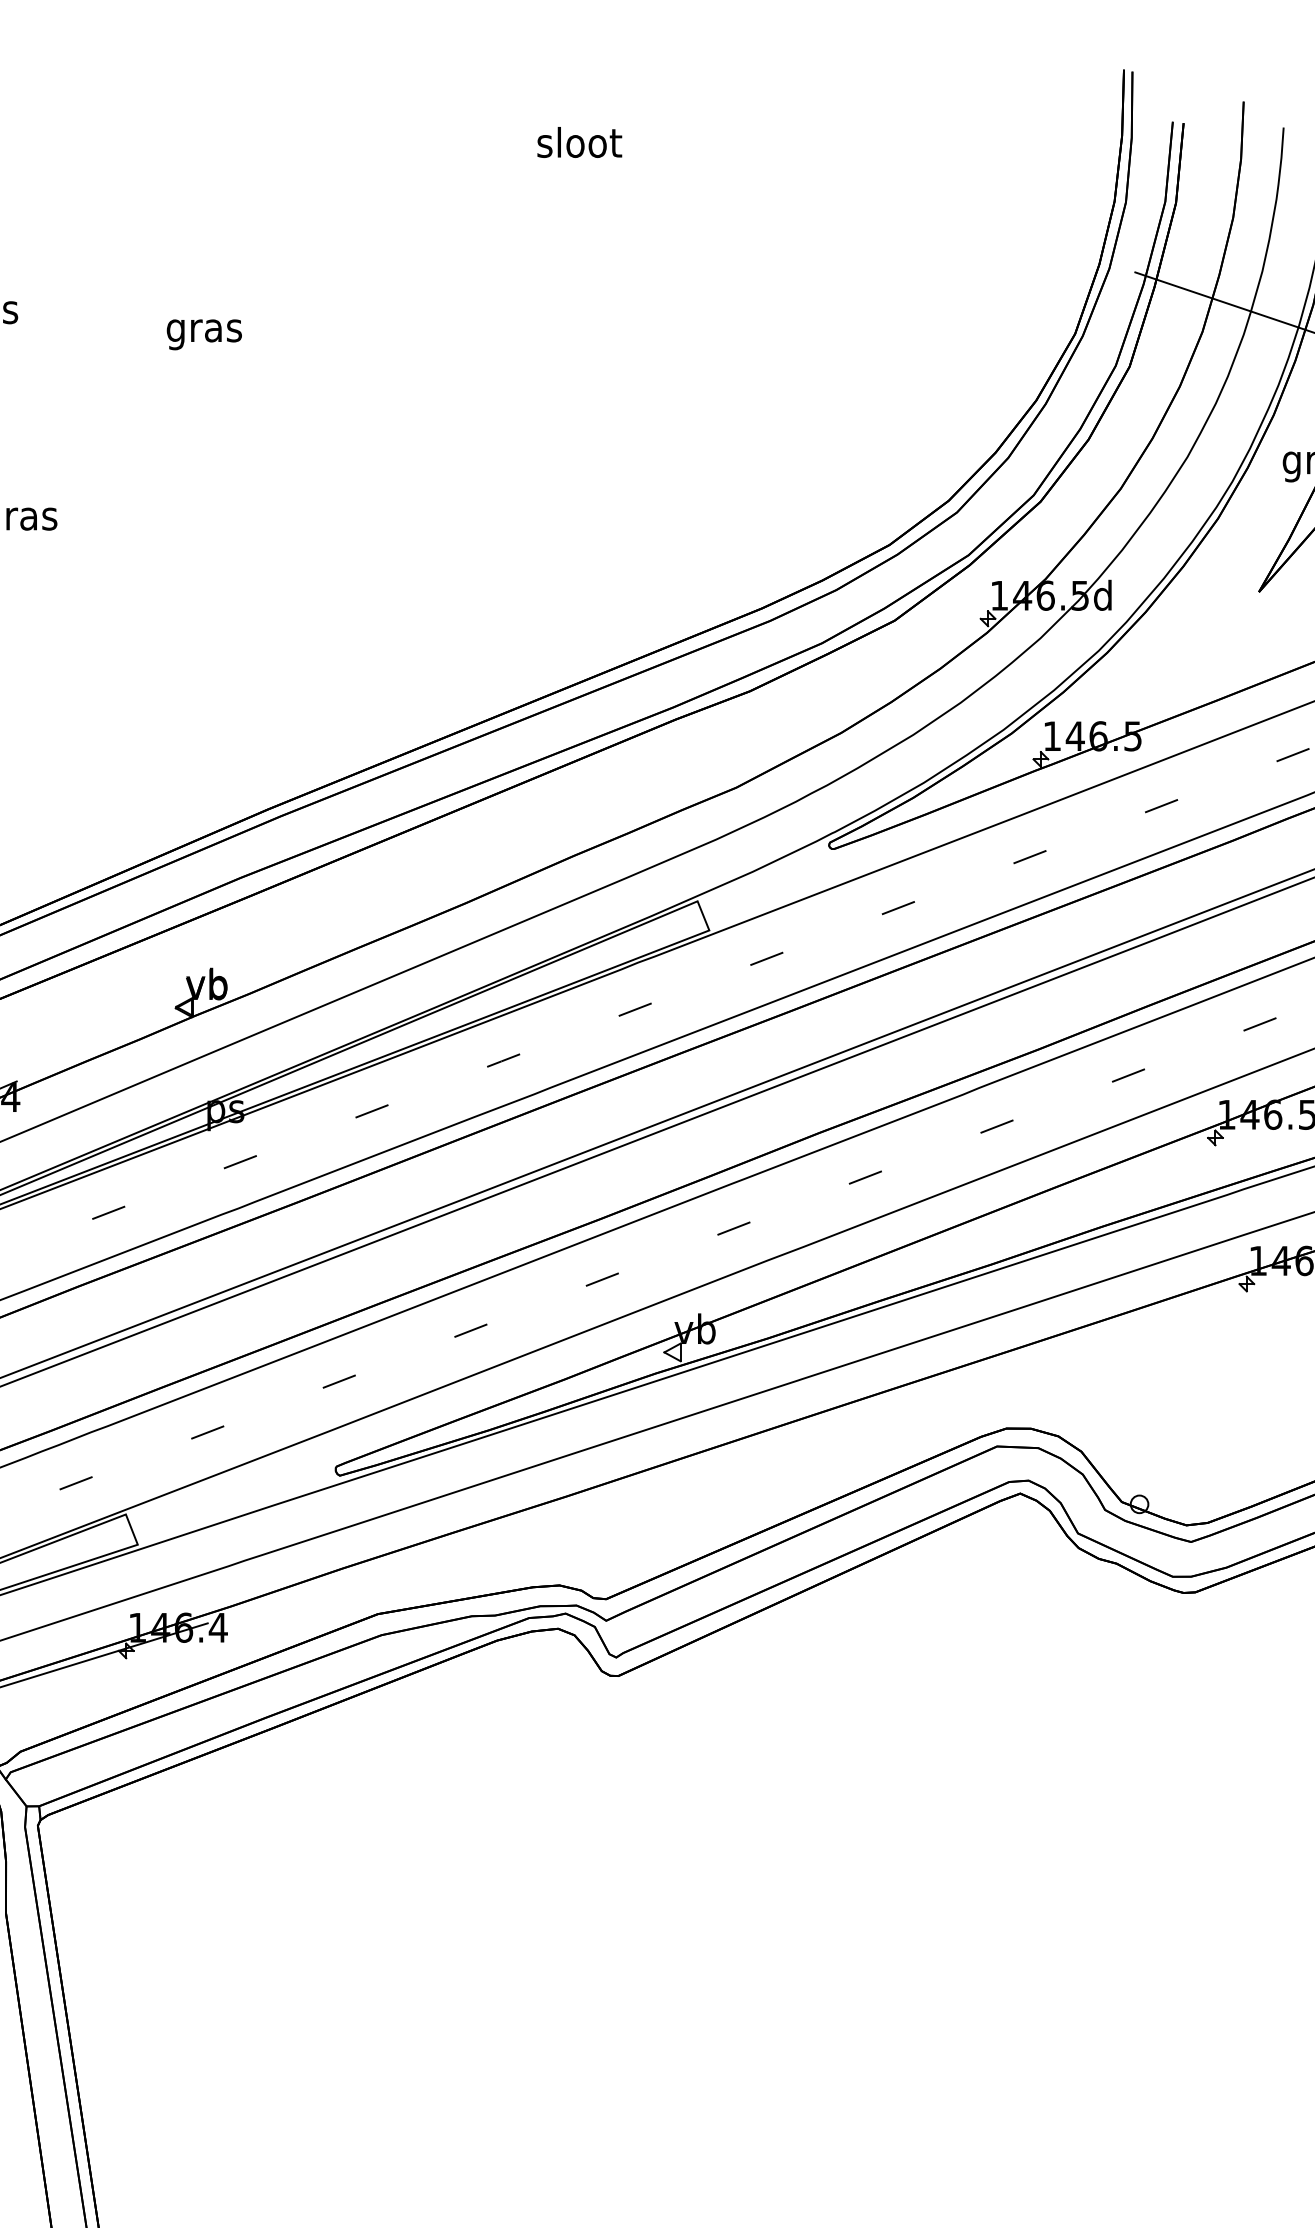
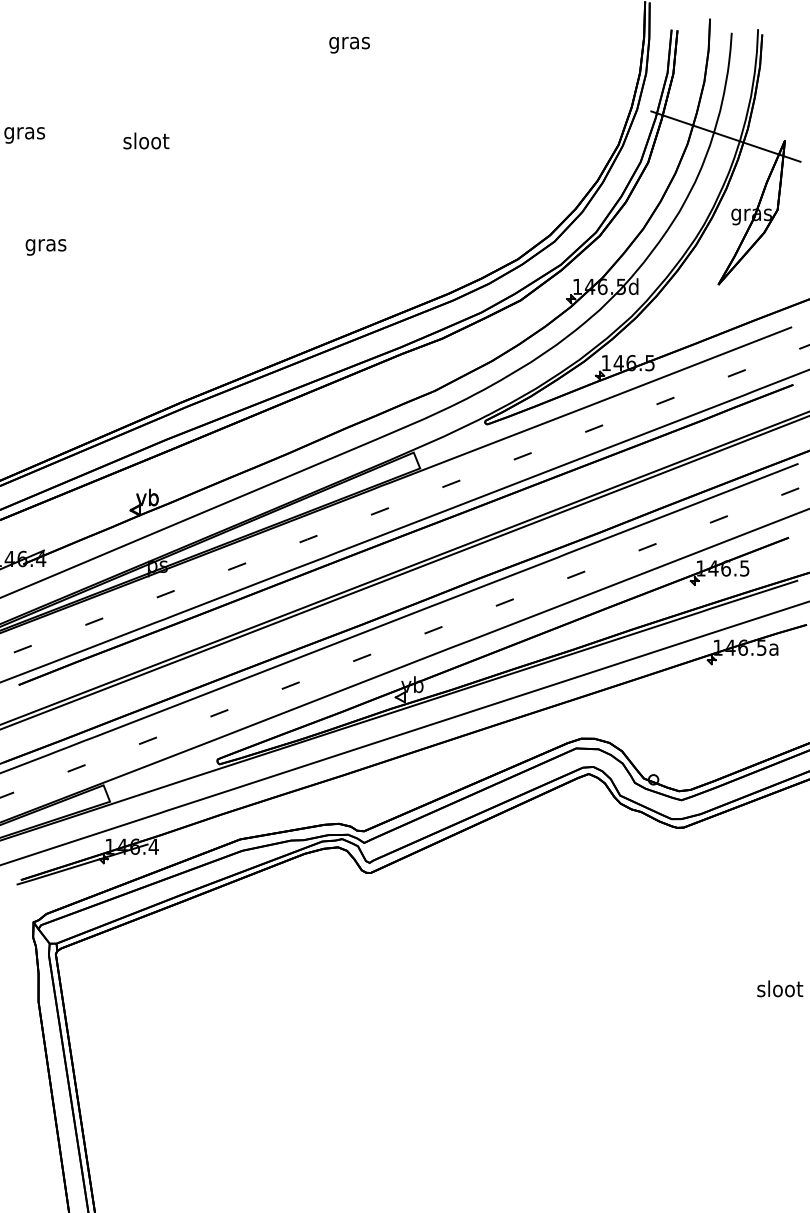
text: (579, 145) -> (349, 42), sloot -> gras
text: (204, 329) -> (146, 142), gras -> sloot

